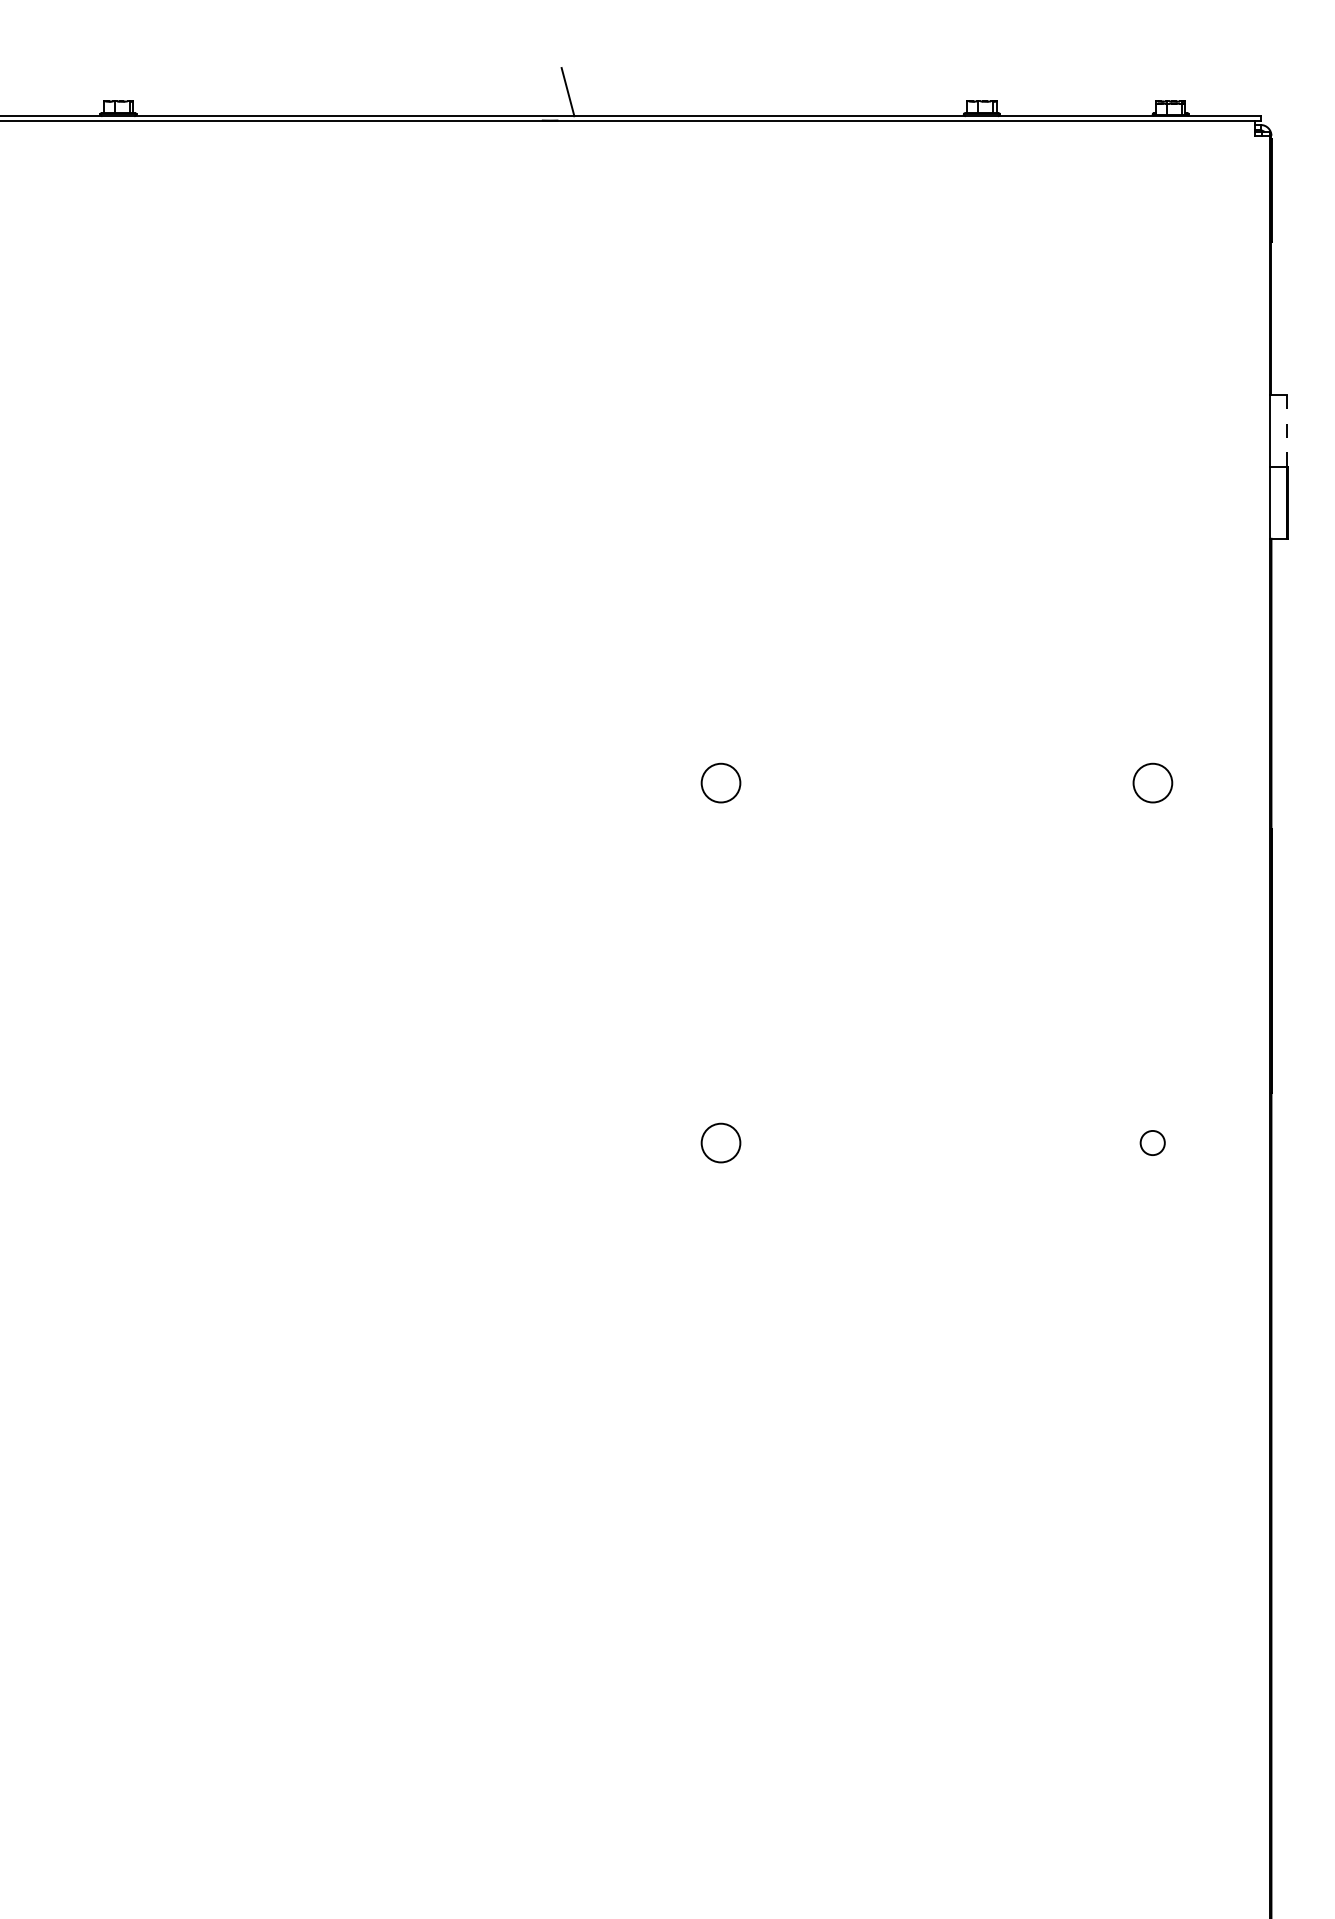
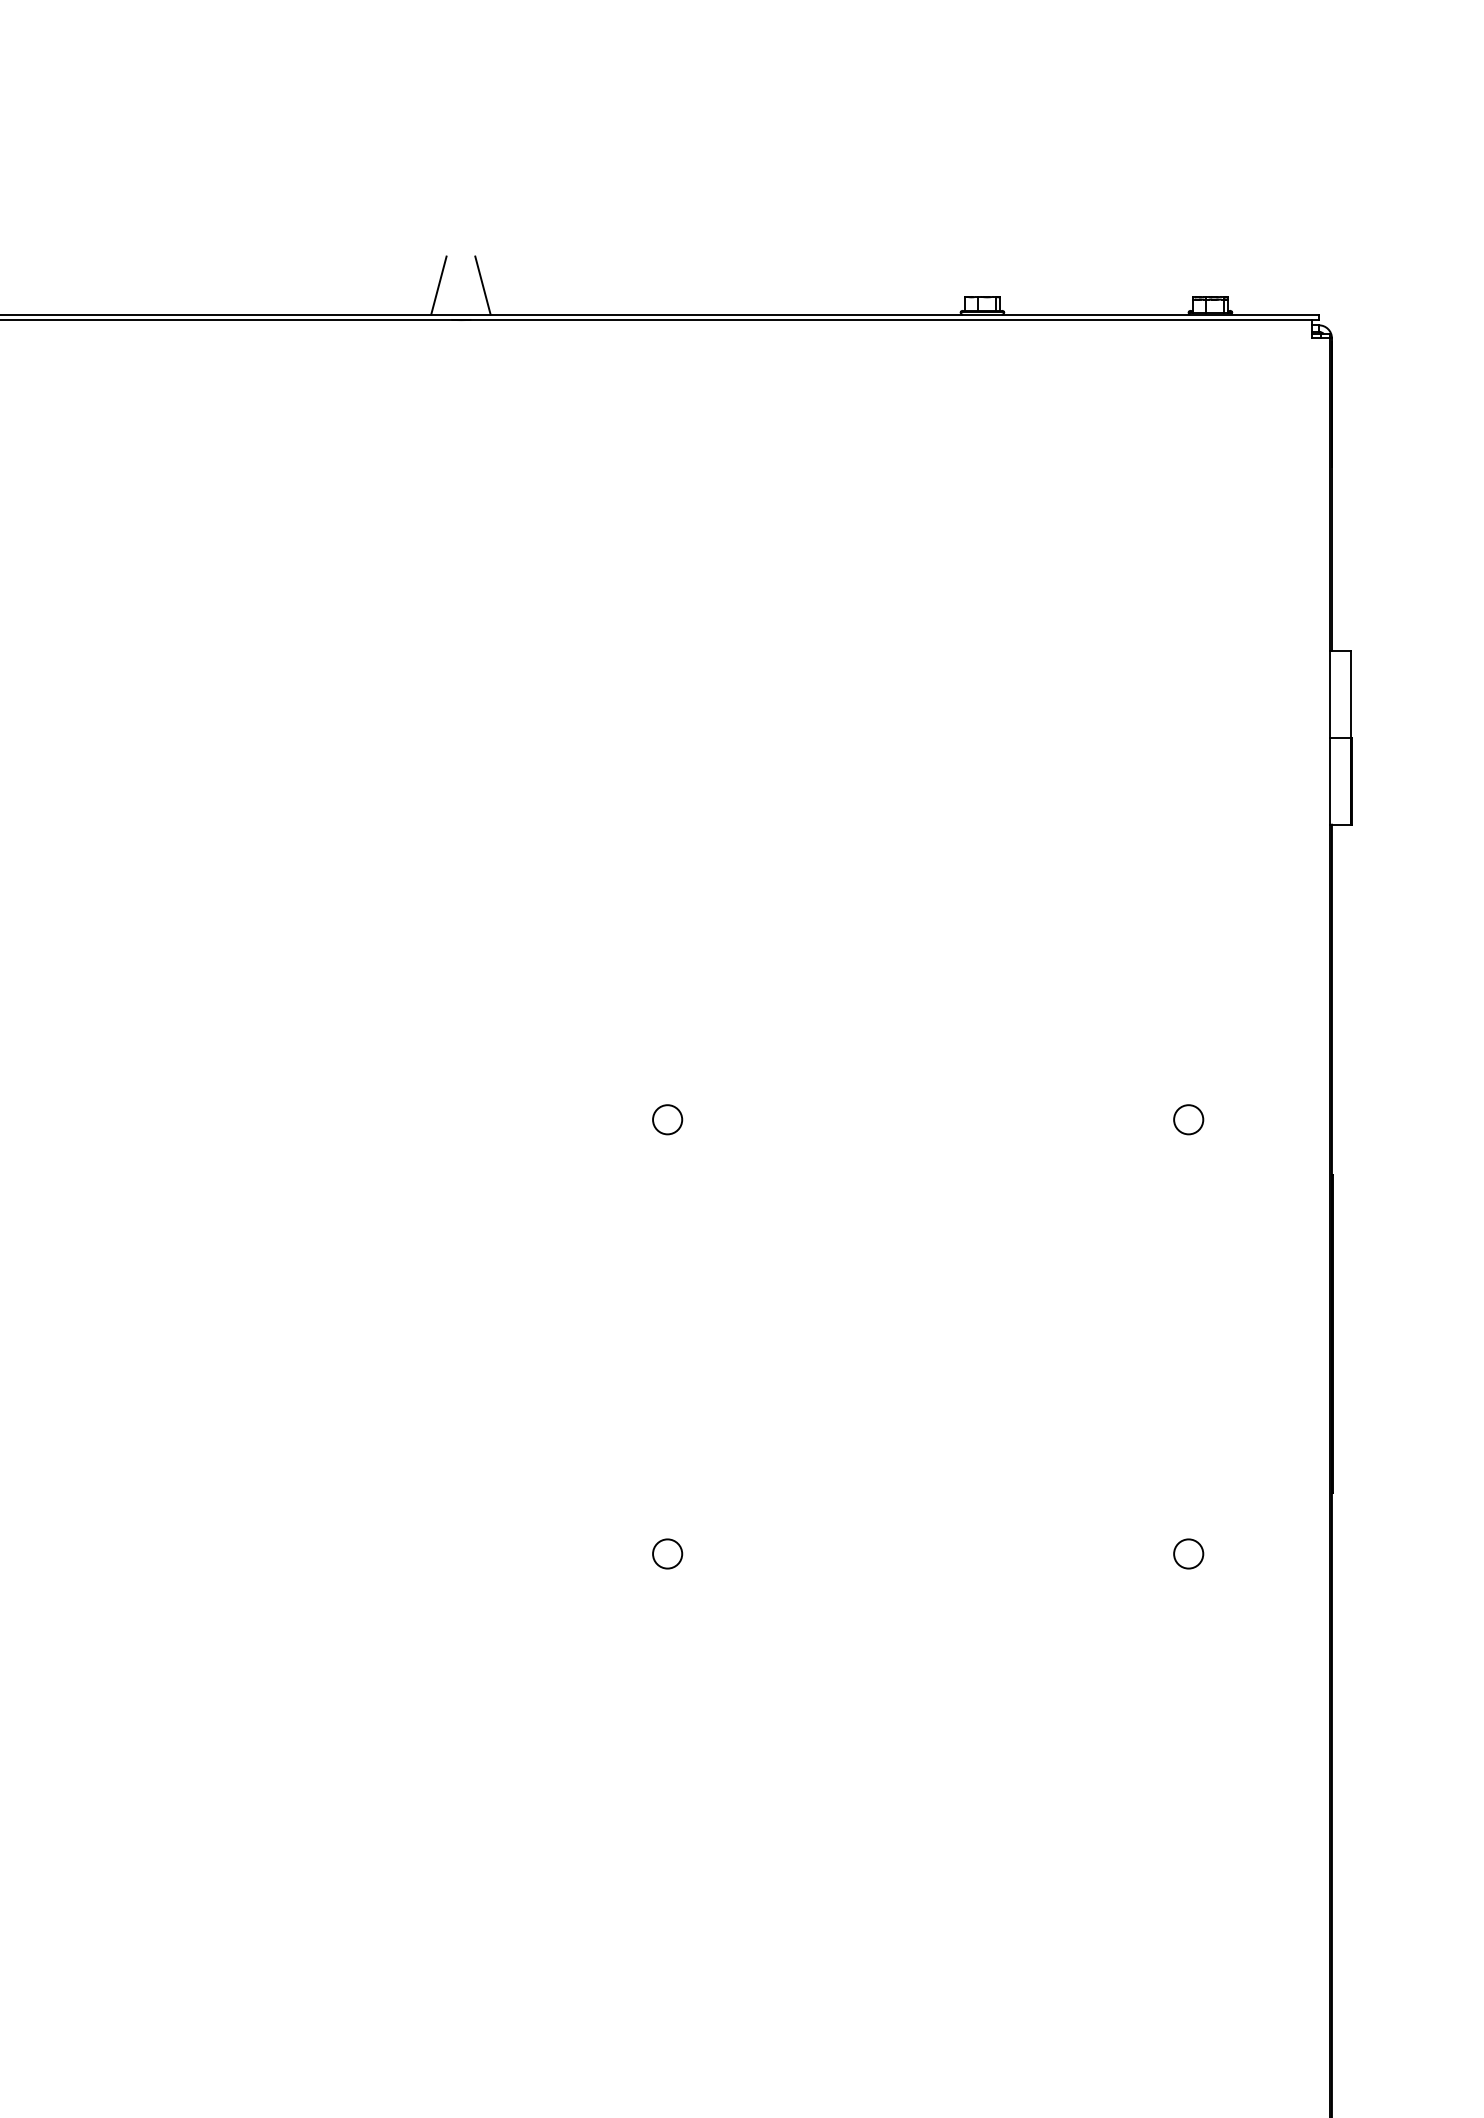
line: (531, 92) -> (438, 286), added
line: (1287, 430) -> (1351, 694), dashed -> solid
circle: (720, 783) -> (667, 1120), size x0.62
circle: (1152, 783) -> (1188, 1120), size x0.62
circle: (720, 1142) -> (667, 1553), size x0.62

